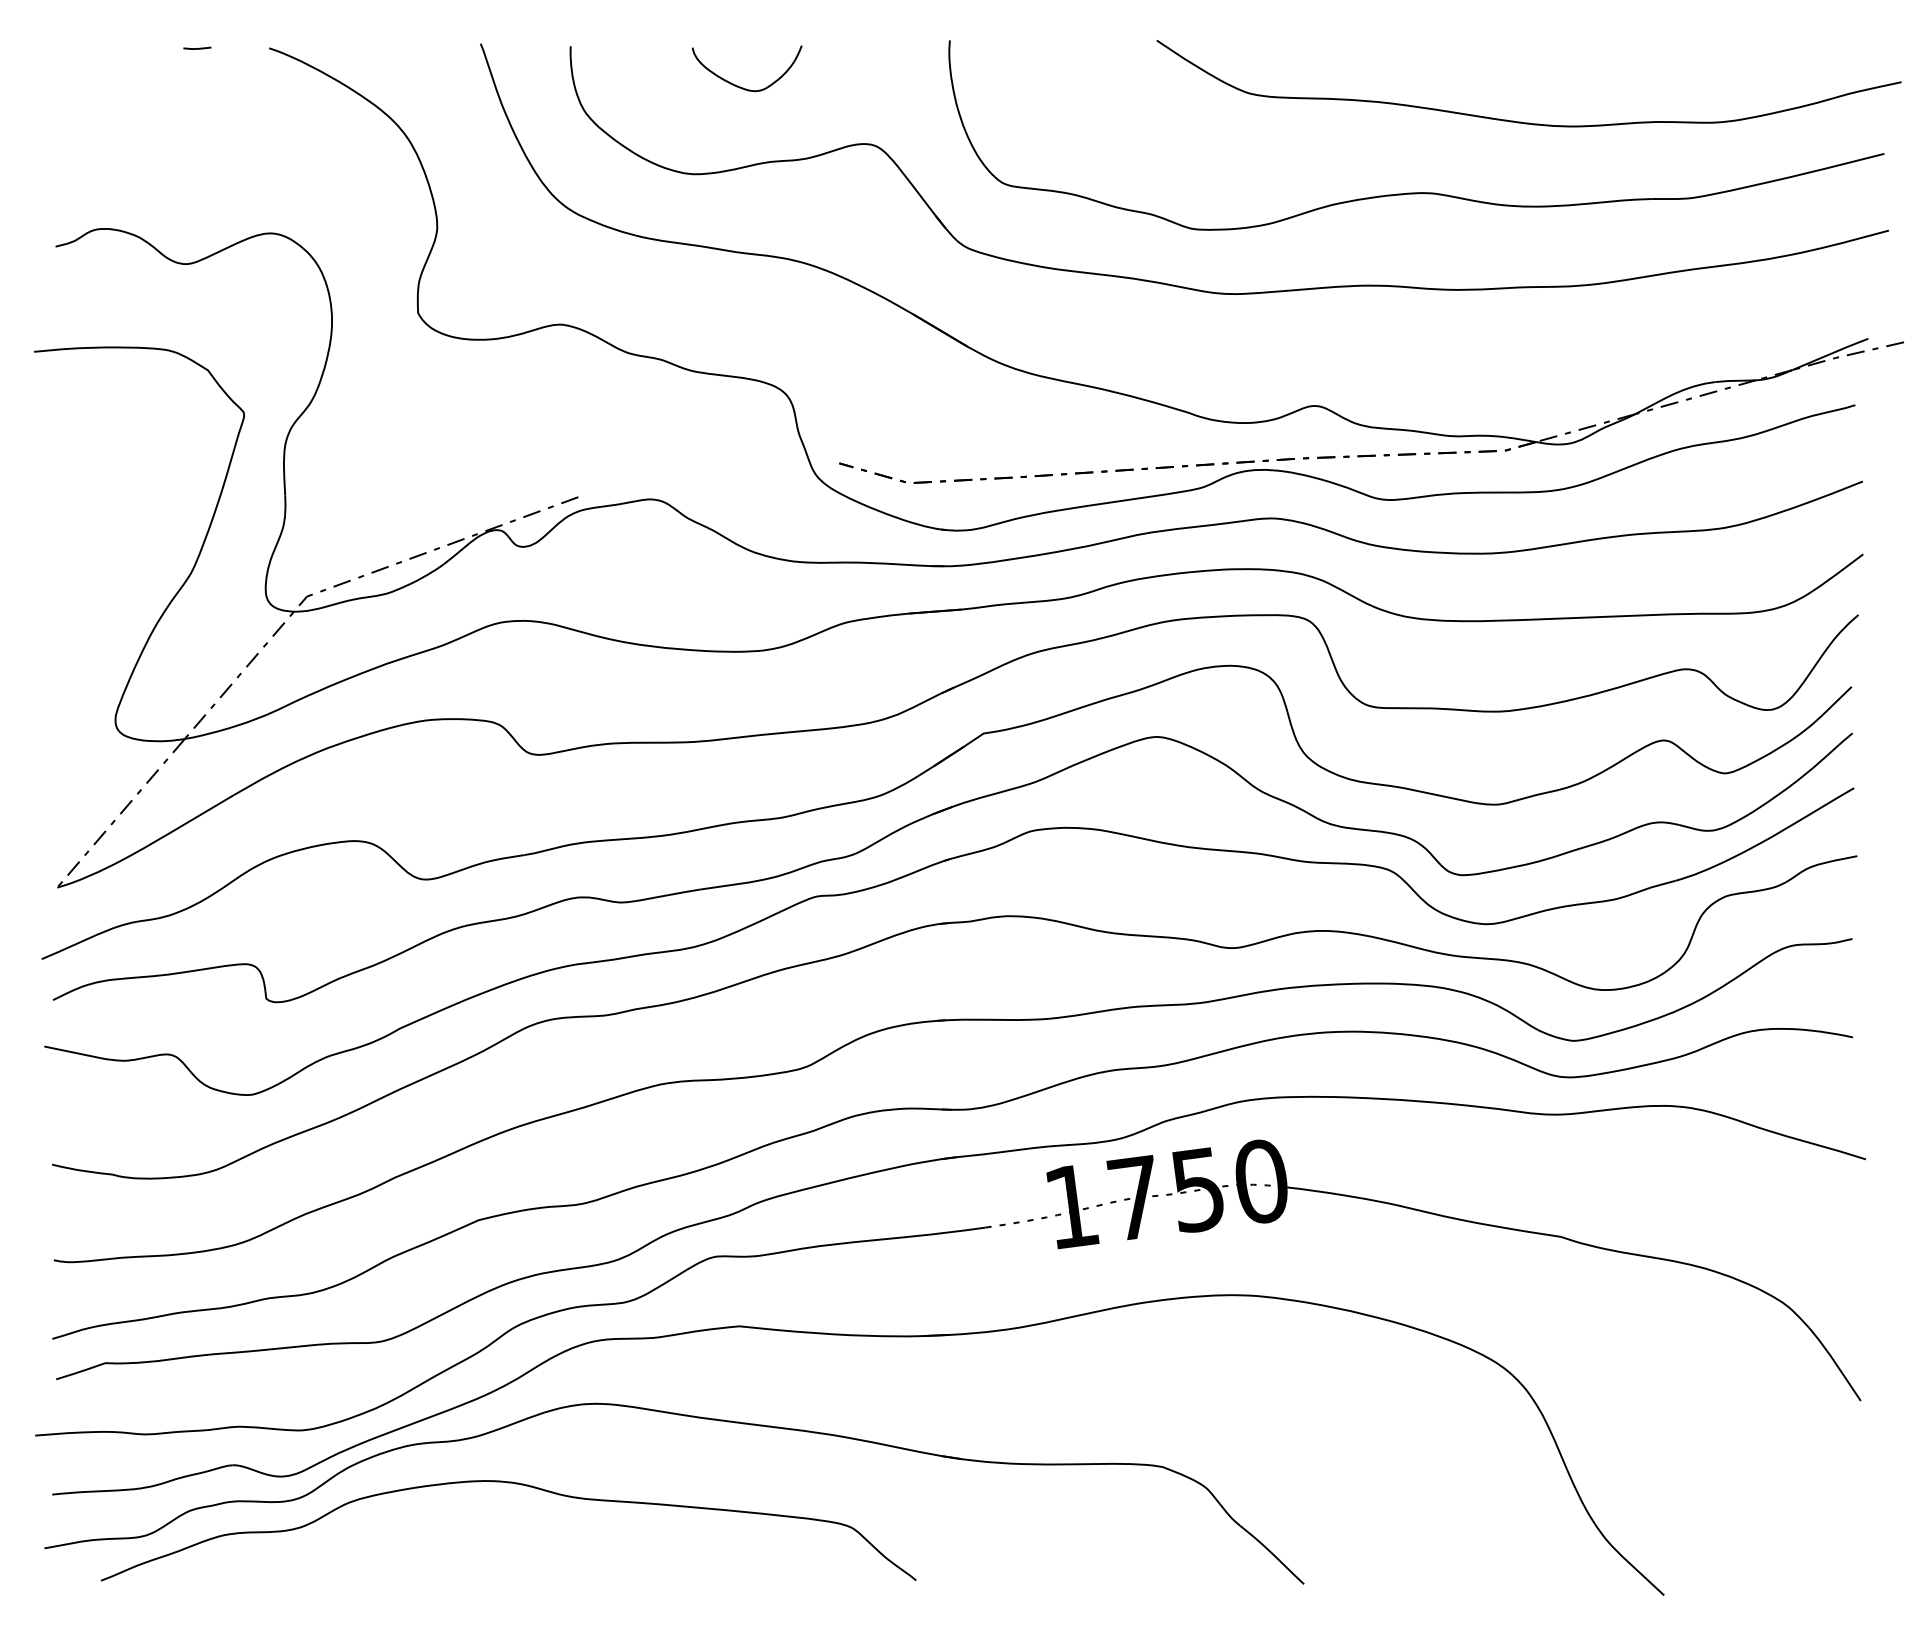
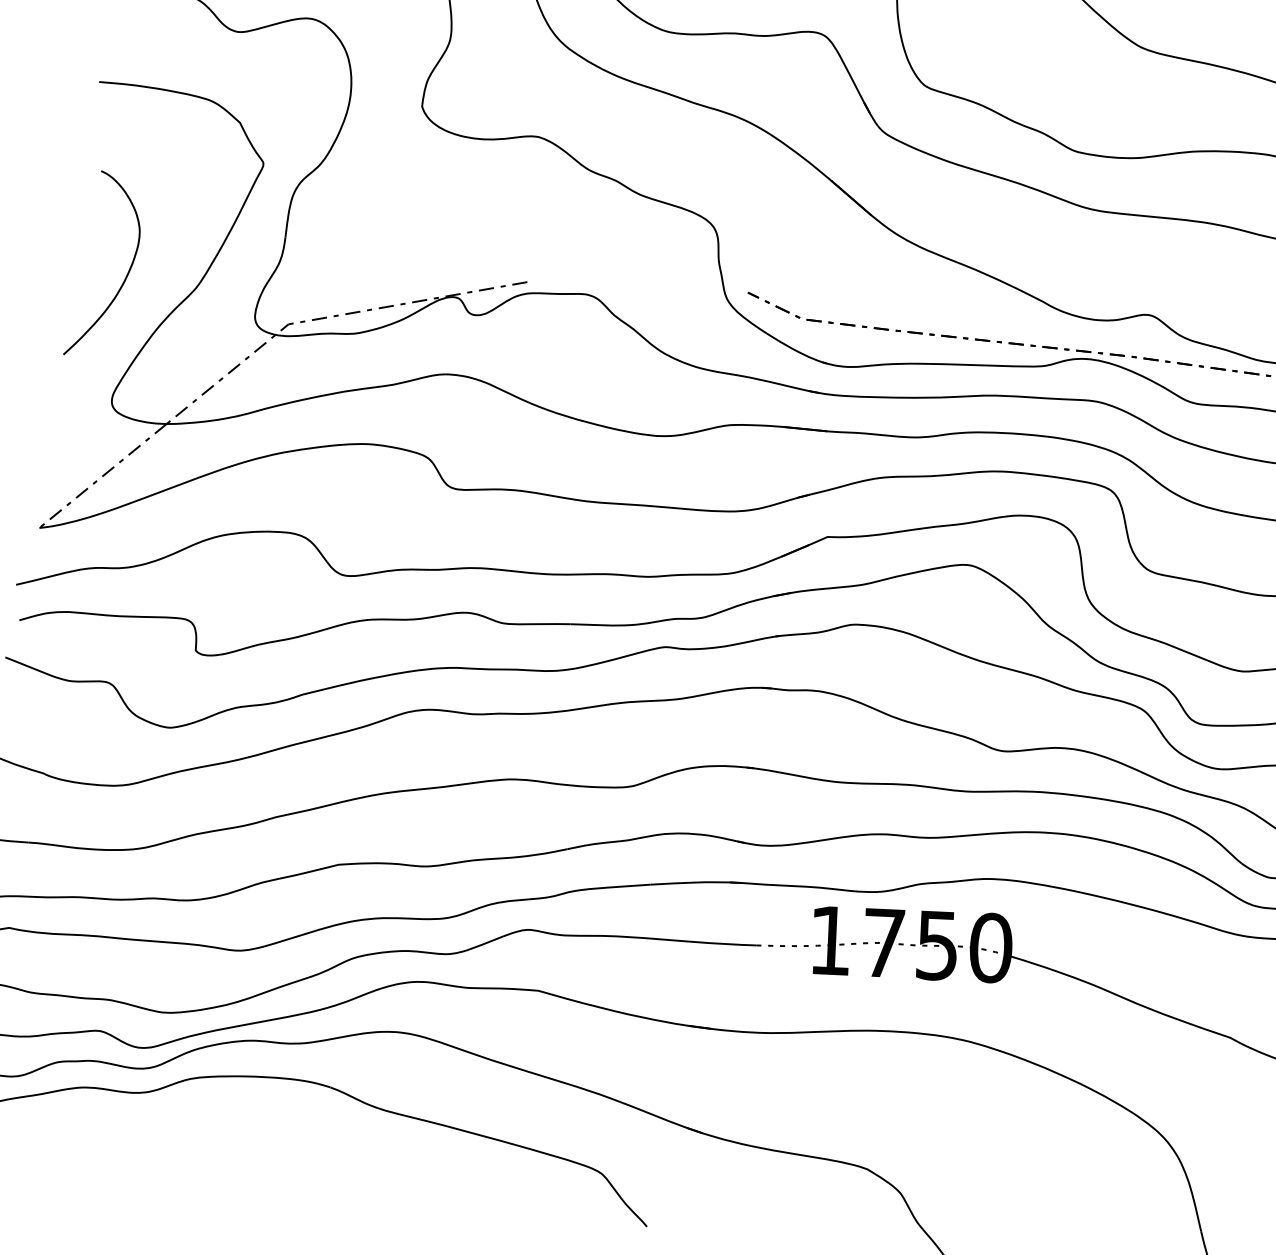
curve: (106, 572) -> (126, 274), added

